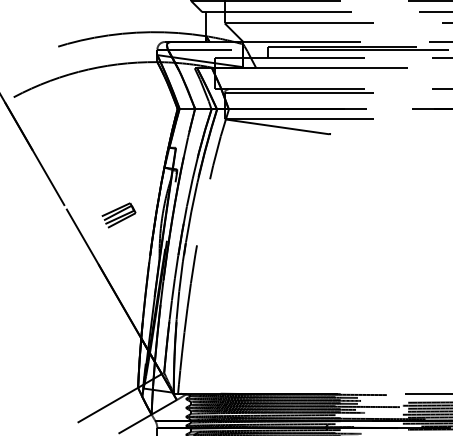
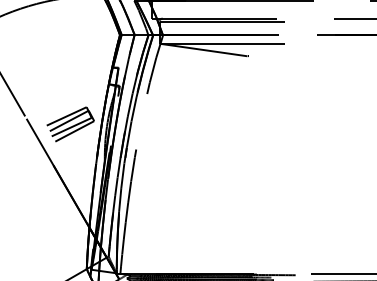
part: (118, 215) -> (70, 124), size x1.67

